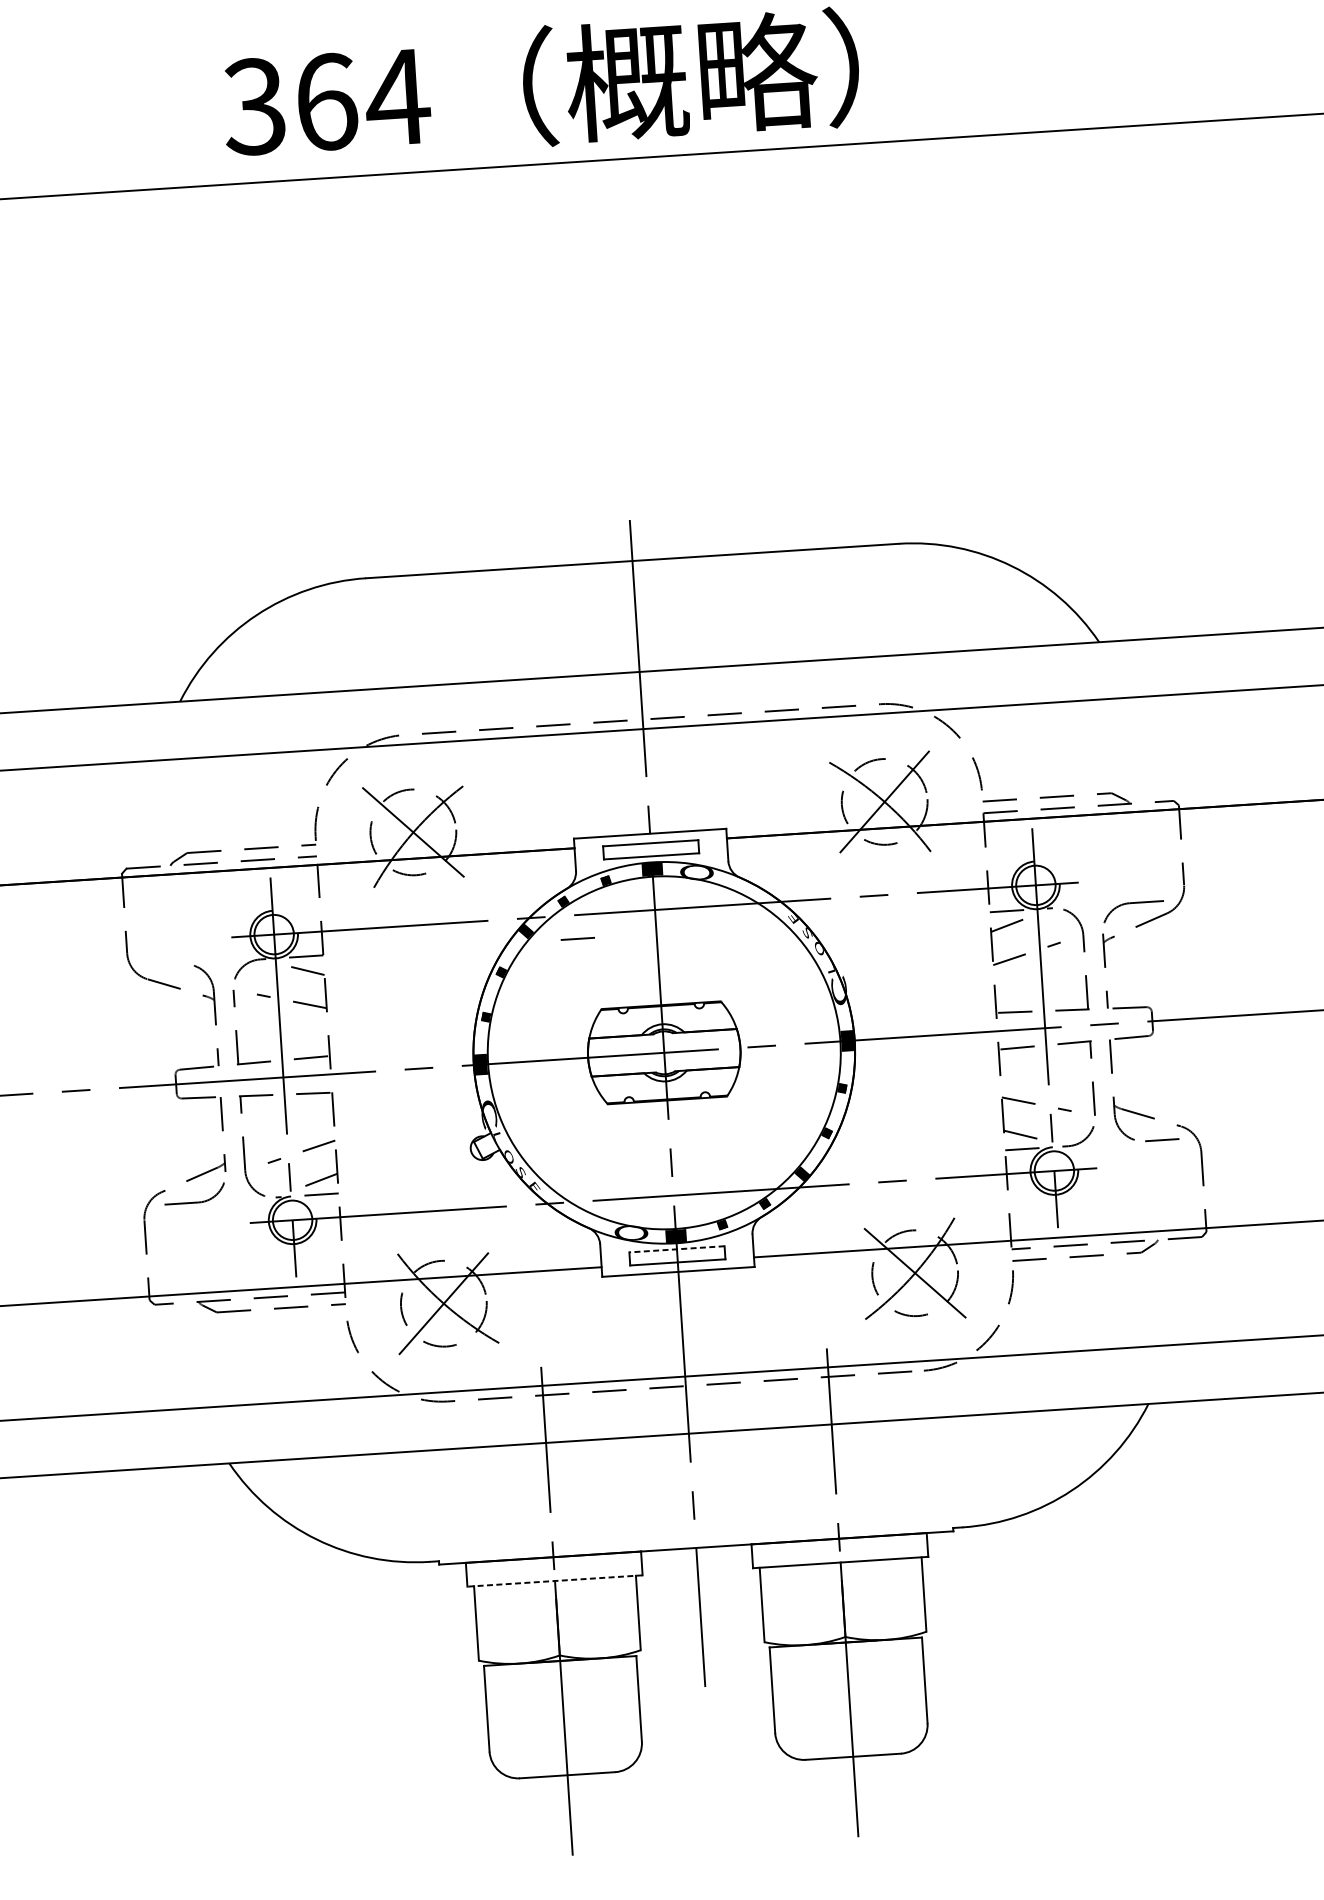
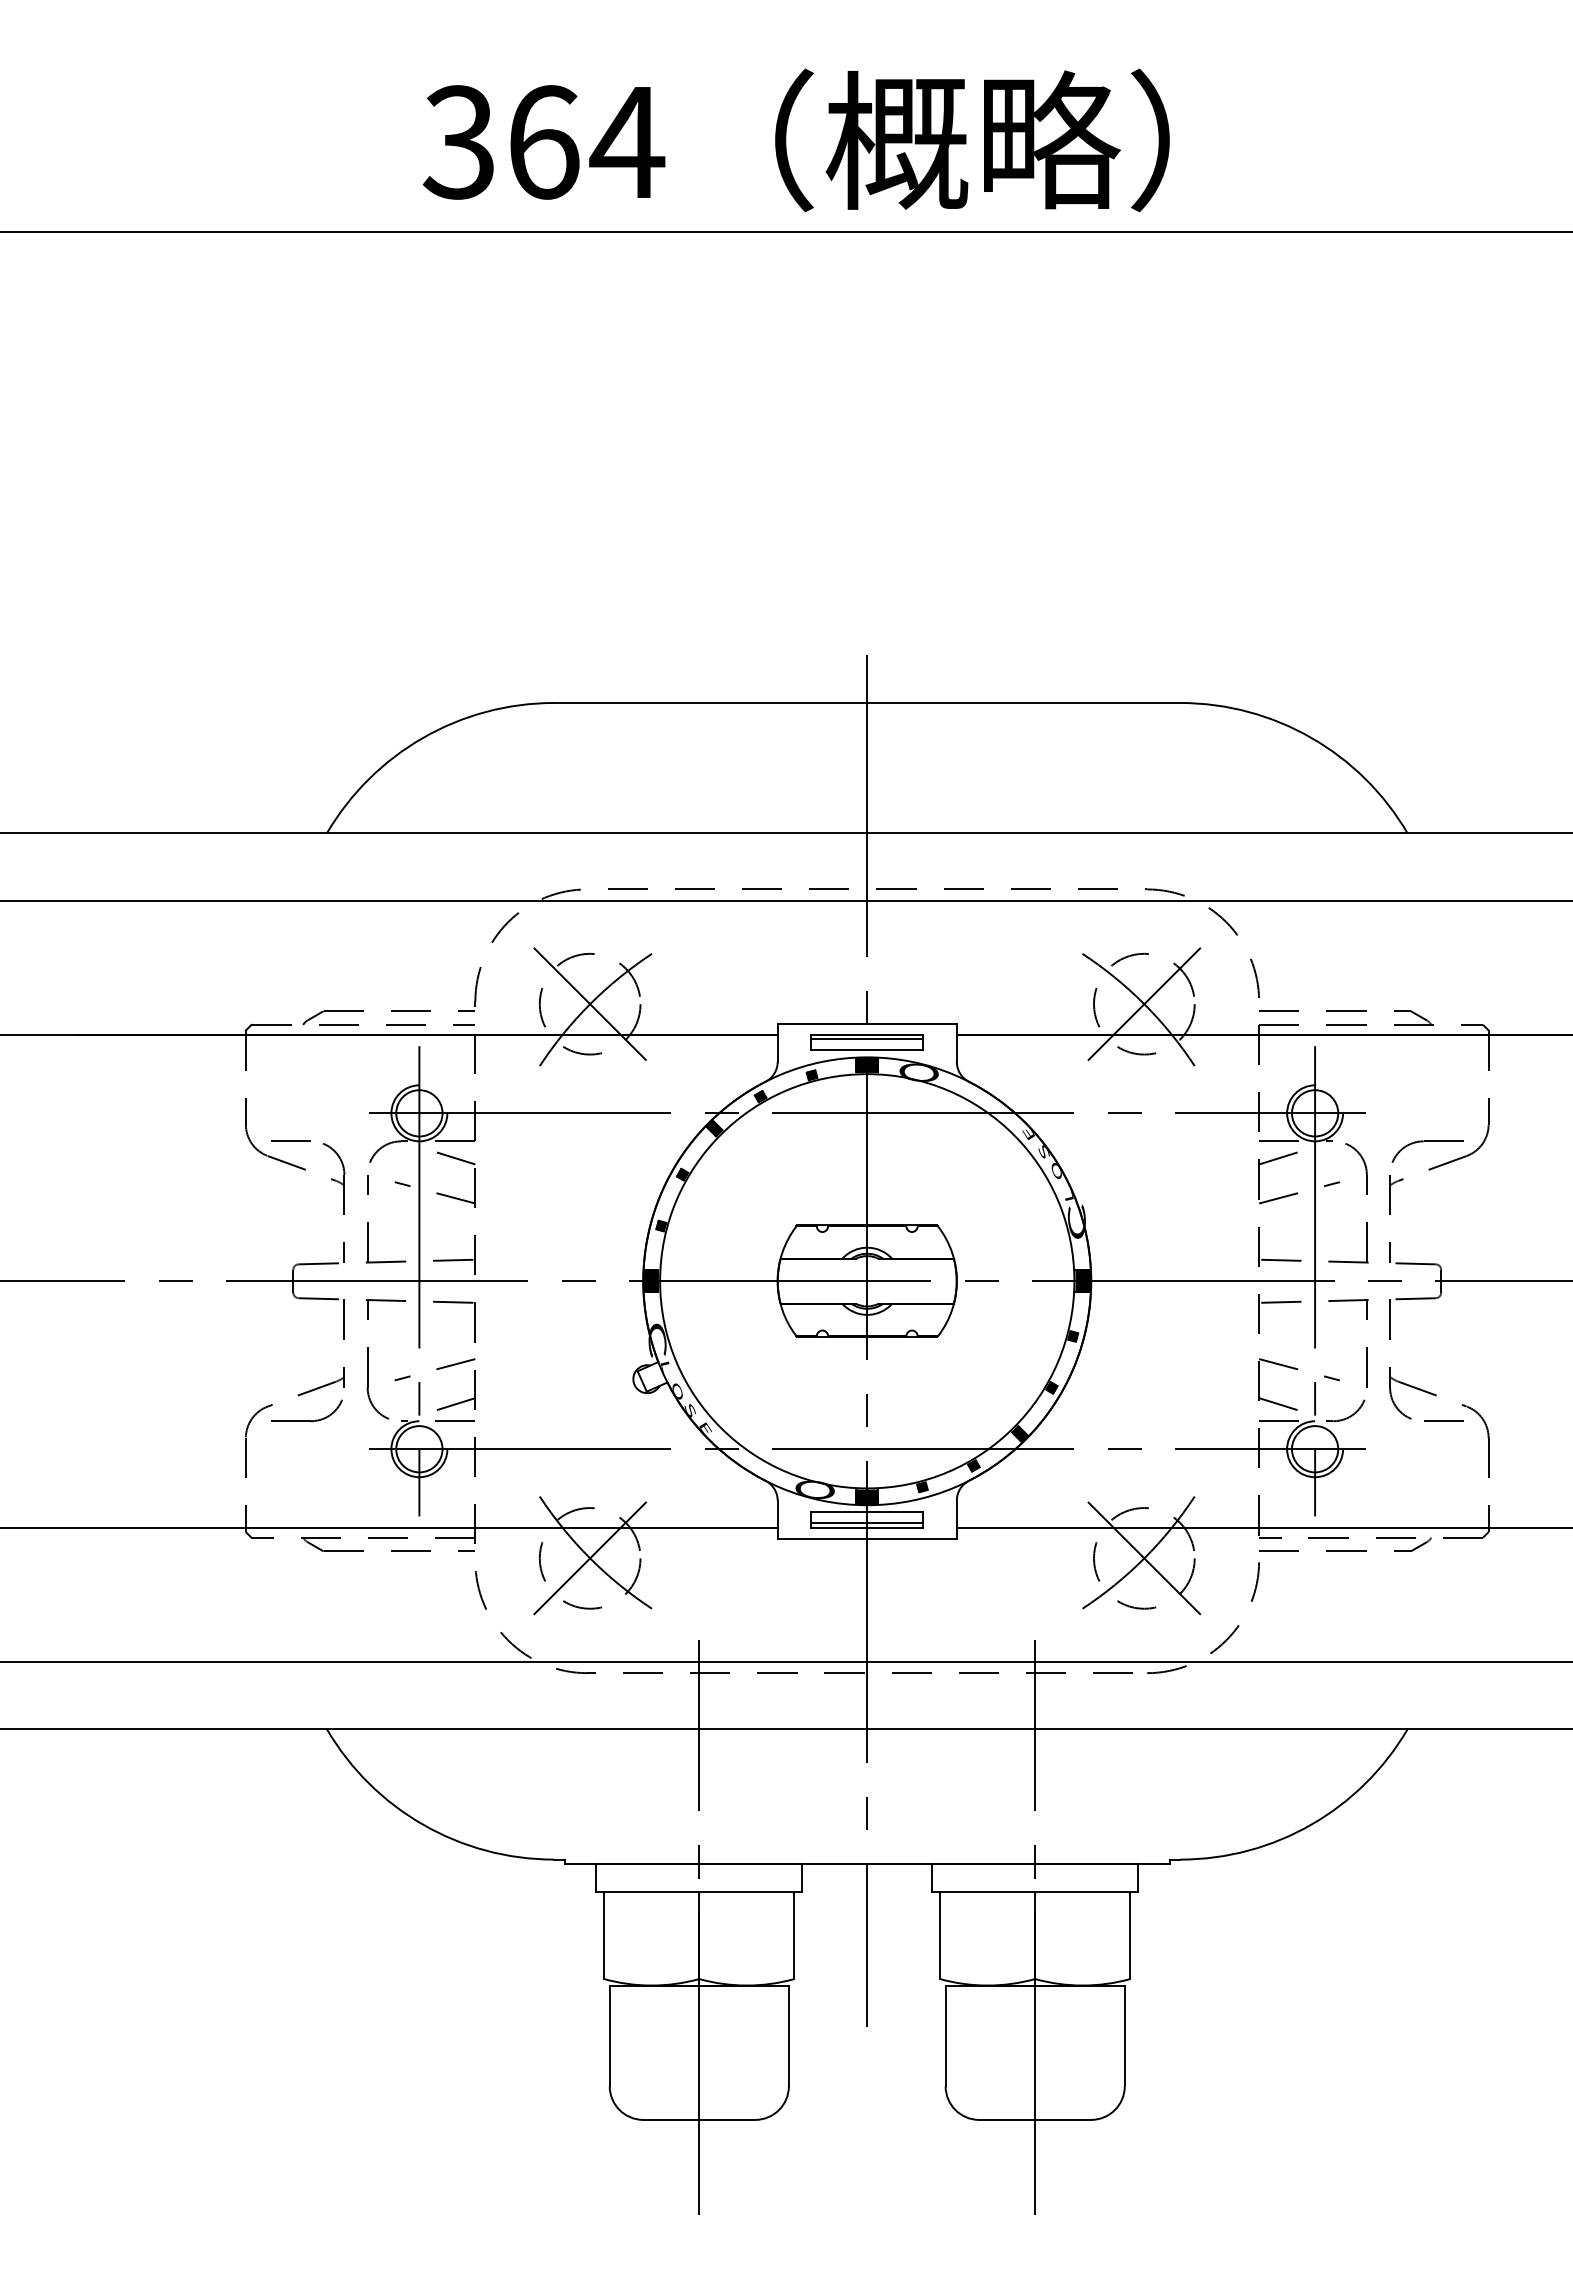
line: (651, 847) -> (867, 1039), added
line: (577, 938) -> (290, 1140), moved
line: (677, 1249) -> (867, 1512), dashed -> solid
line: (677, 1258) -> (867, 1523), added
line: (554, 1581) -> (698, 1891), dashed -> solid

